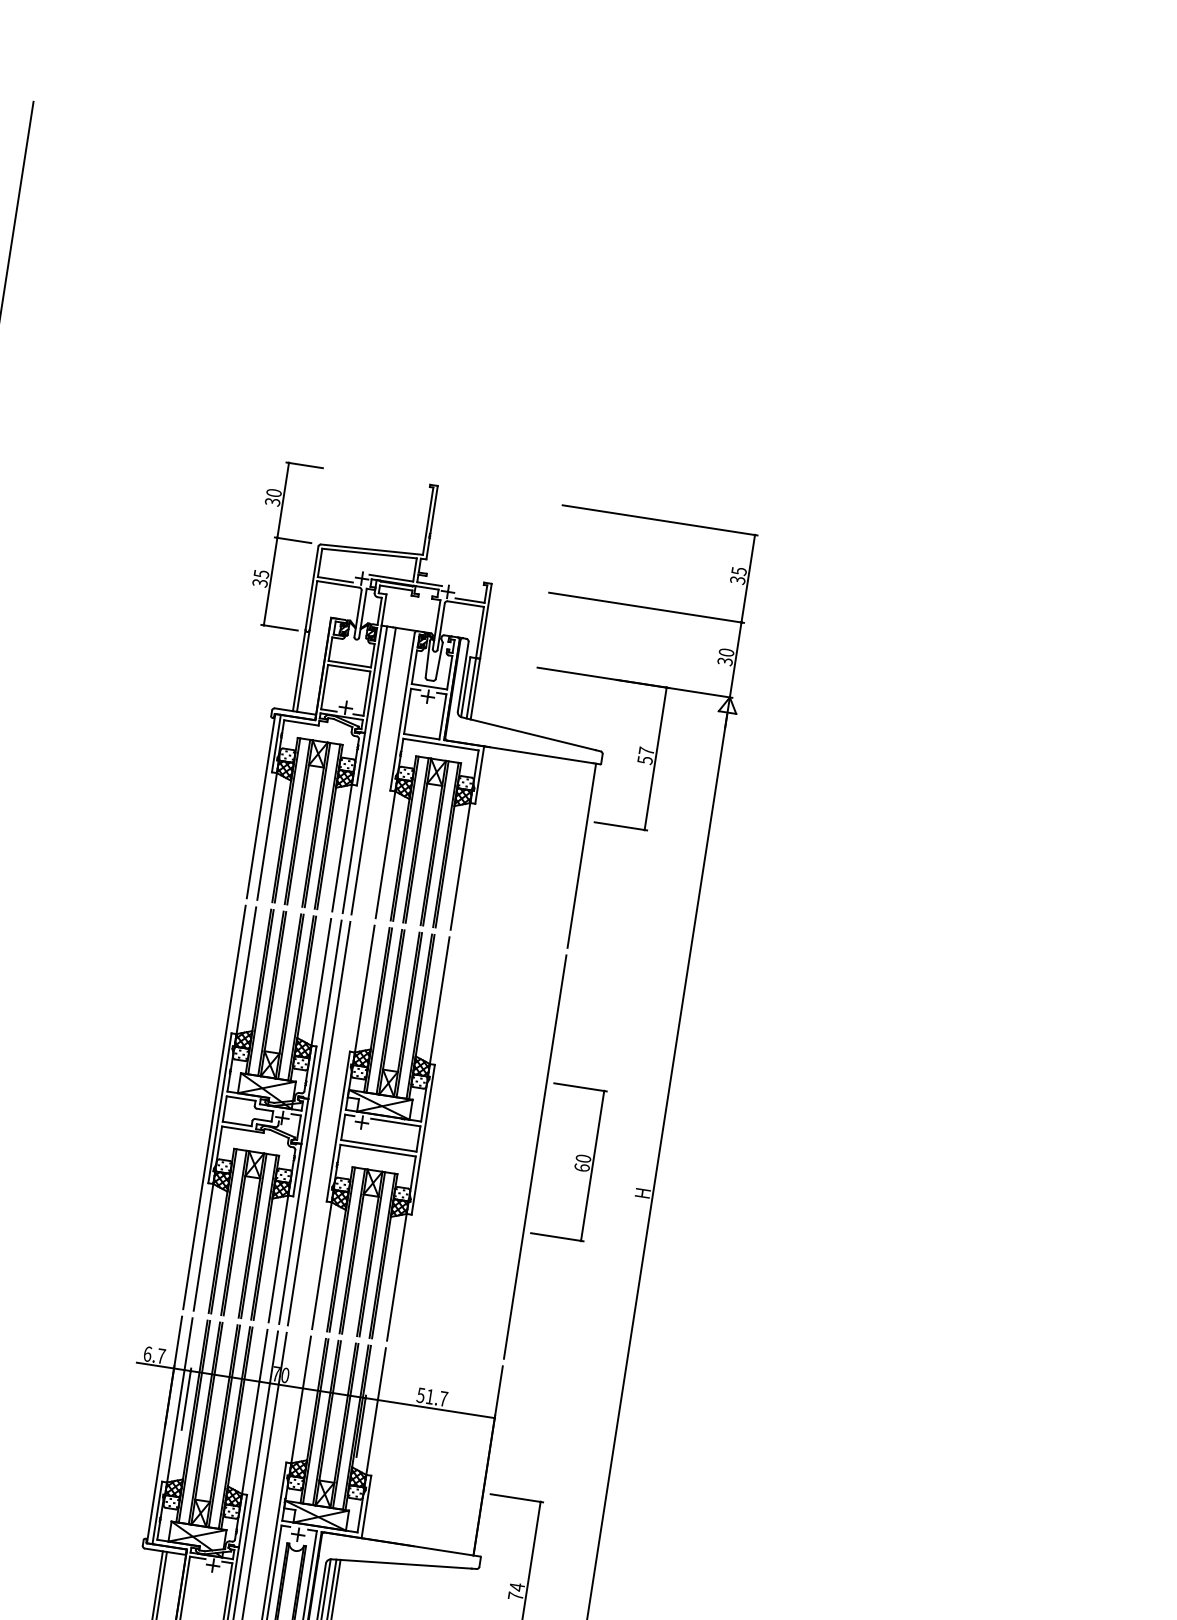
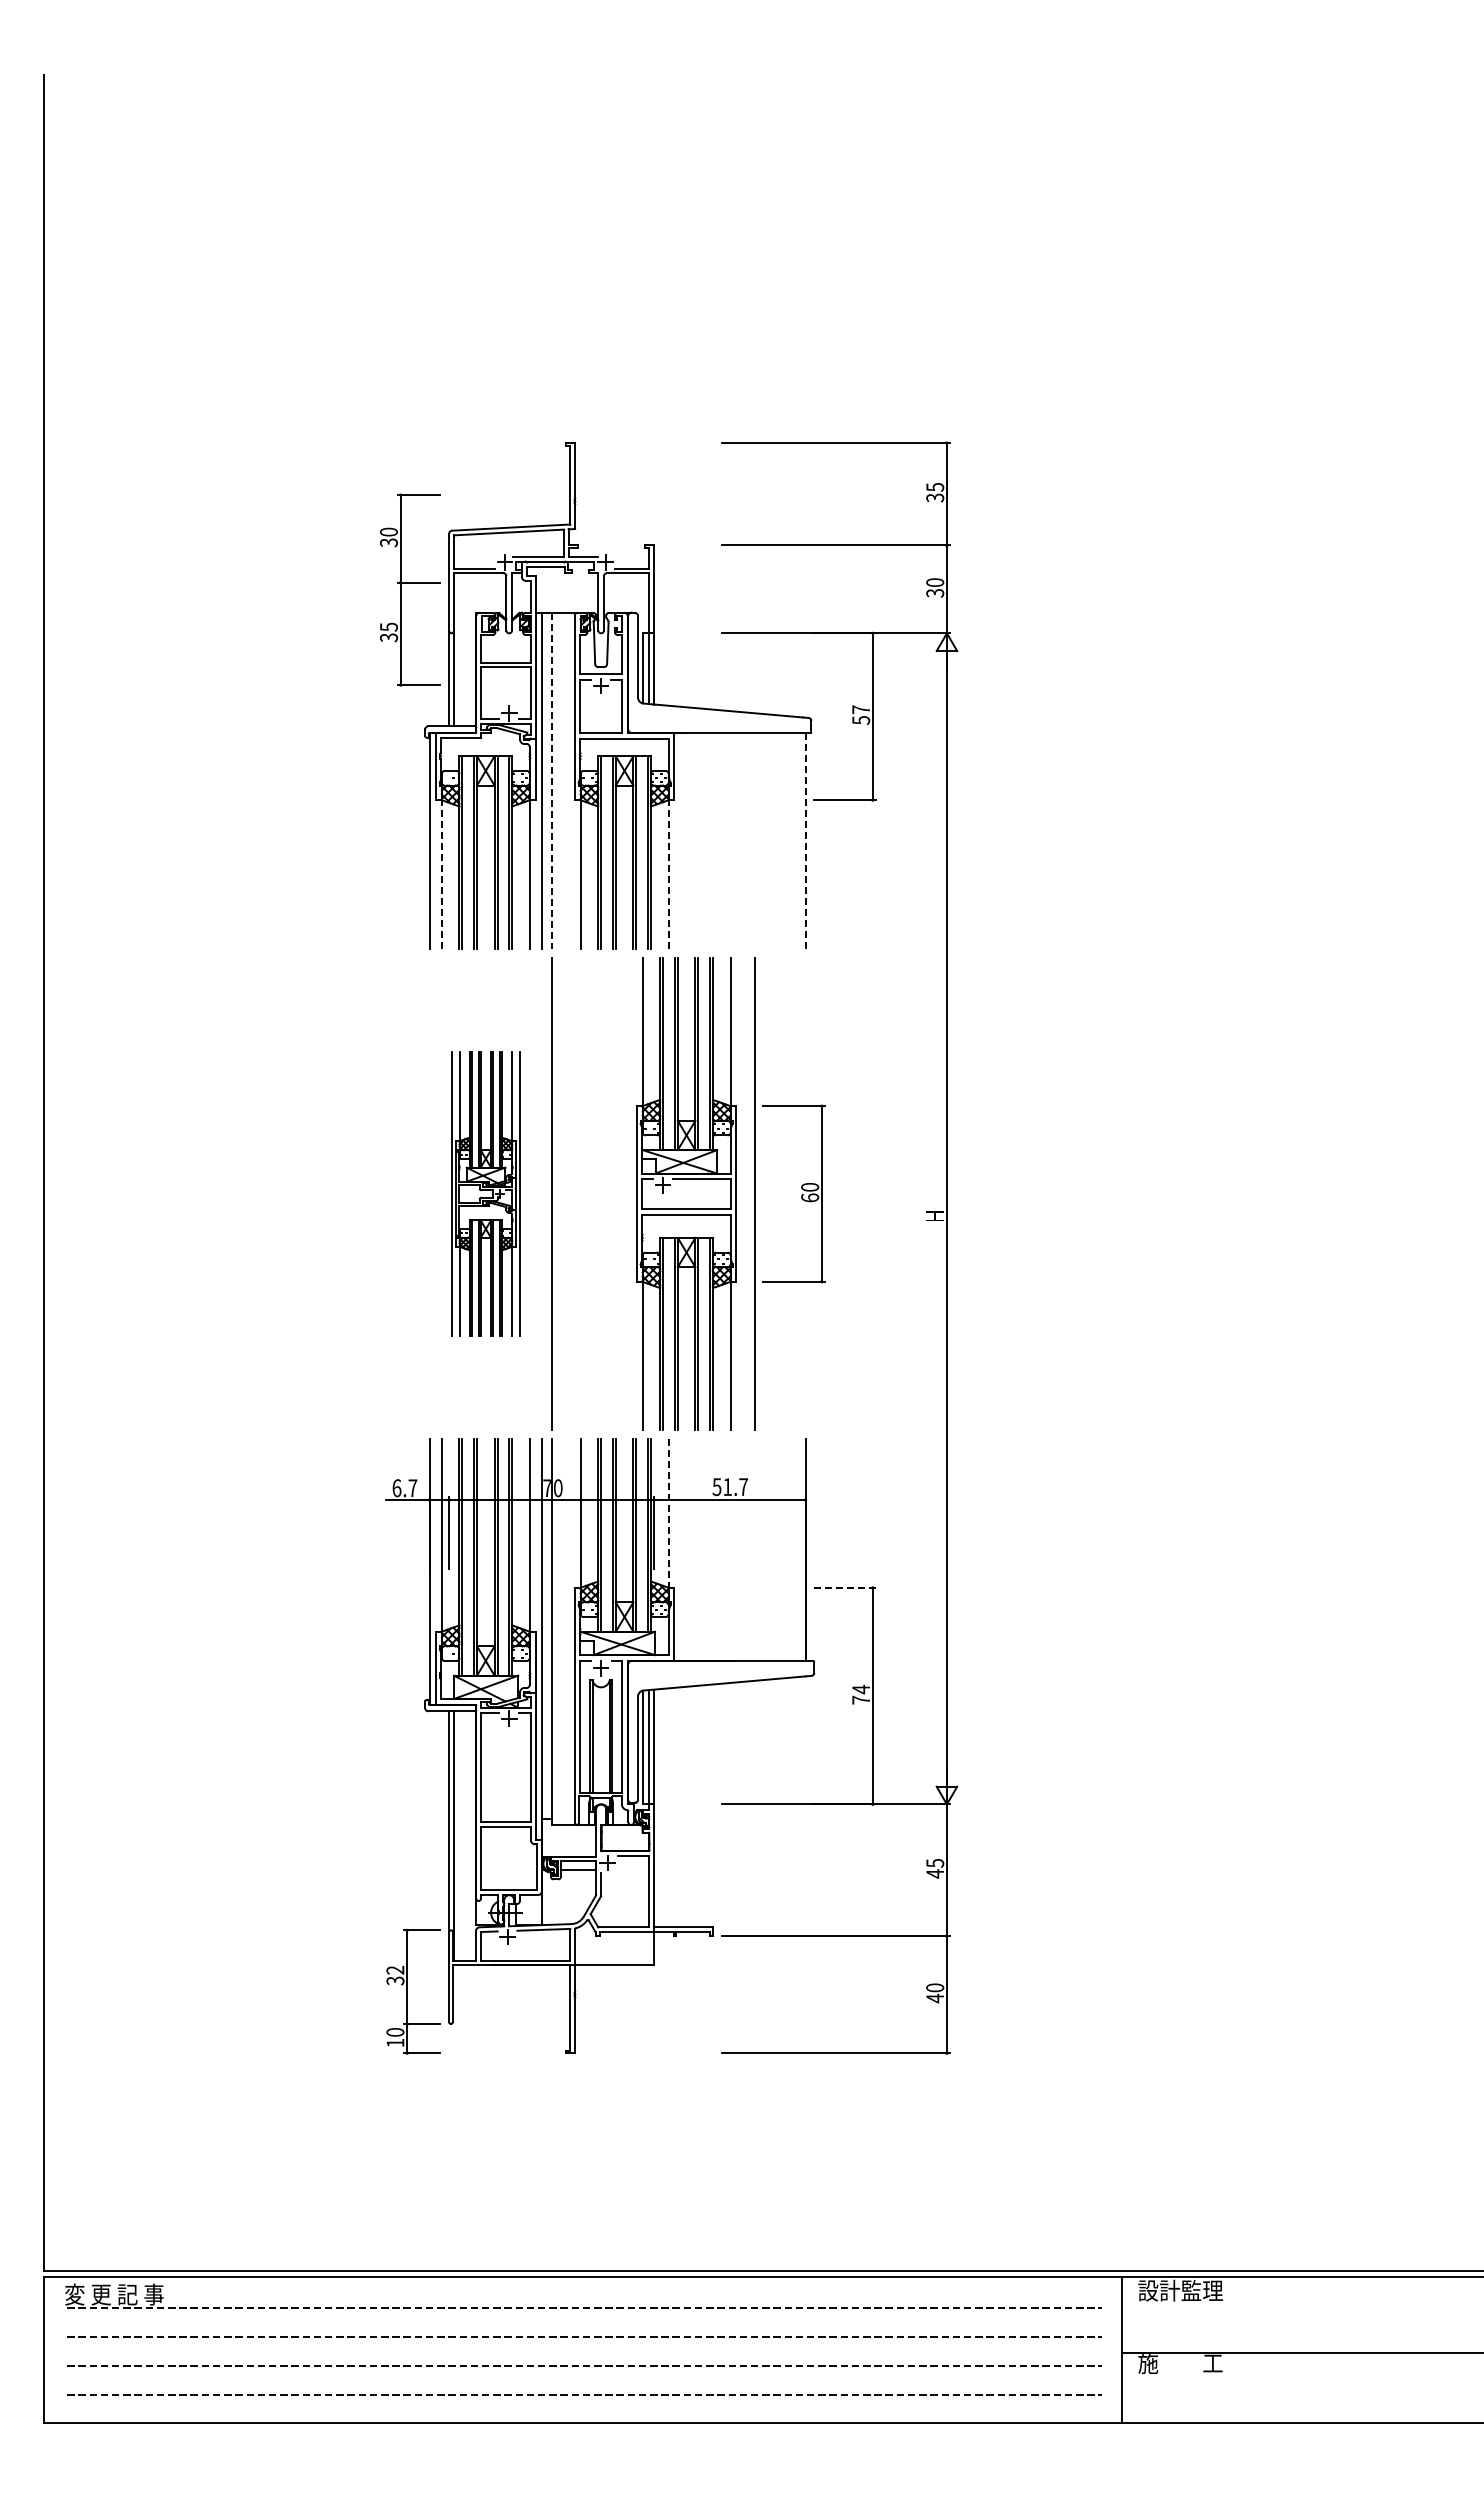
part: (284, 544) -> (410, 589), moved
line: (373, 770) -> (552, 780), solid -> dashed
line: (266, 836) -> (441, 874), solid -> dashed
line: (581, 855) -> (805, 840), solid -> dashed
line: (460, 866) -> (668, 874), solid -> dashed
part: (262, 1114) -> (485, 1193), size x0.6
part: (380, 1132) -> (686, 1193), moved
part: (575, 1164) -> (801, 1195), moved
line: (375, 1412) -> (668, 1514), solid -> dashed
line: (517, 1498) -> (845, 1587), solid -> dashed

